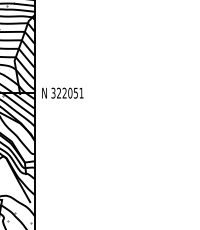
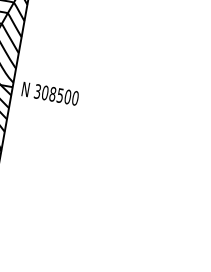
text: (70, 92) -> (60, 94), 322051 -> 308500

